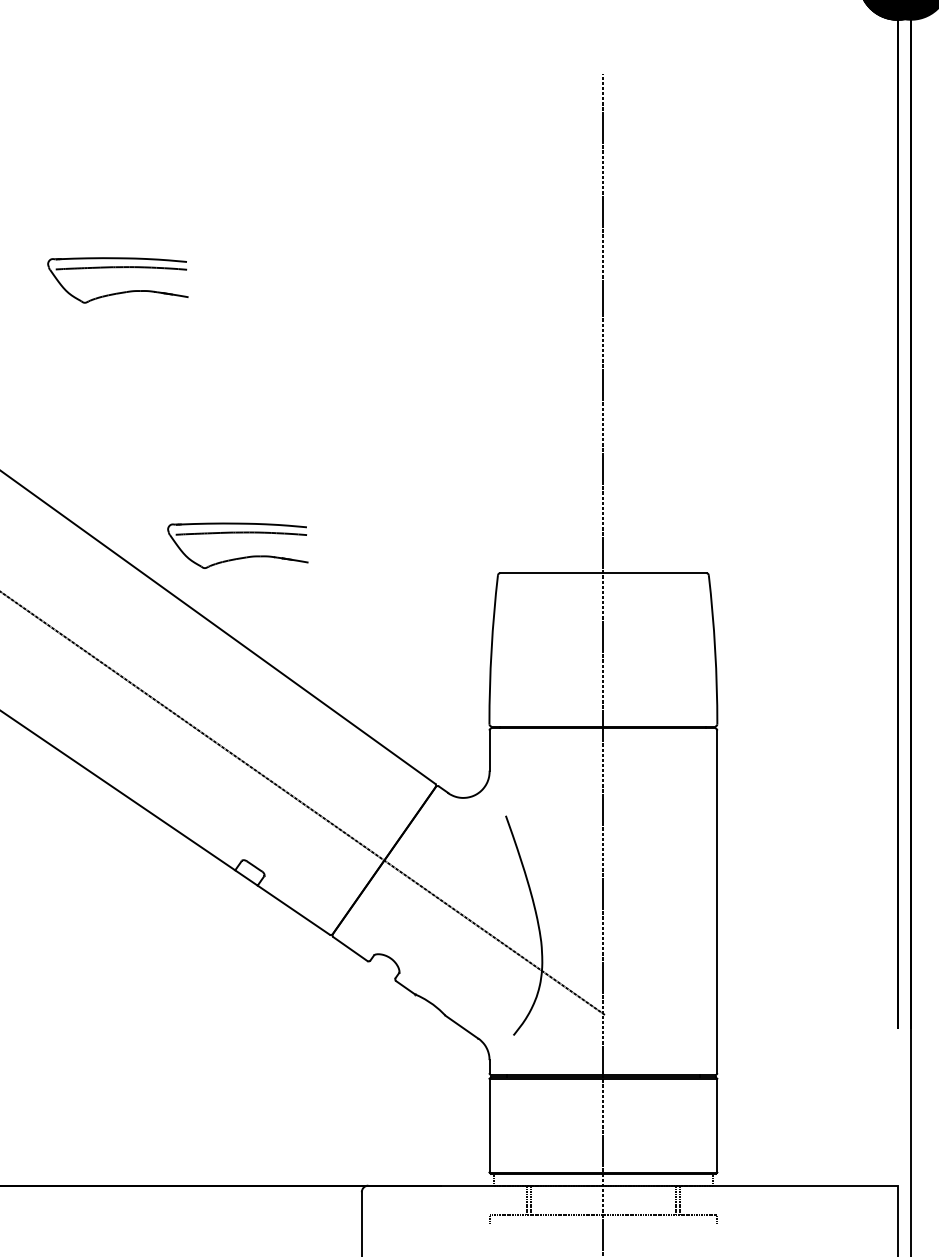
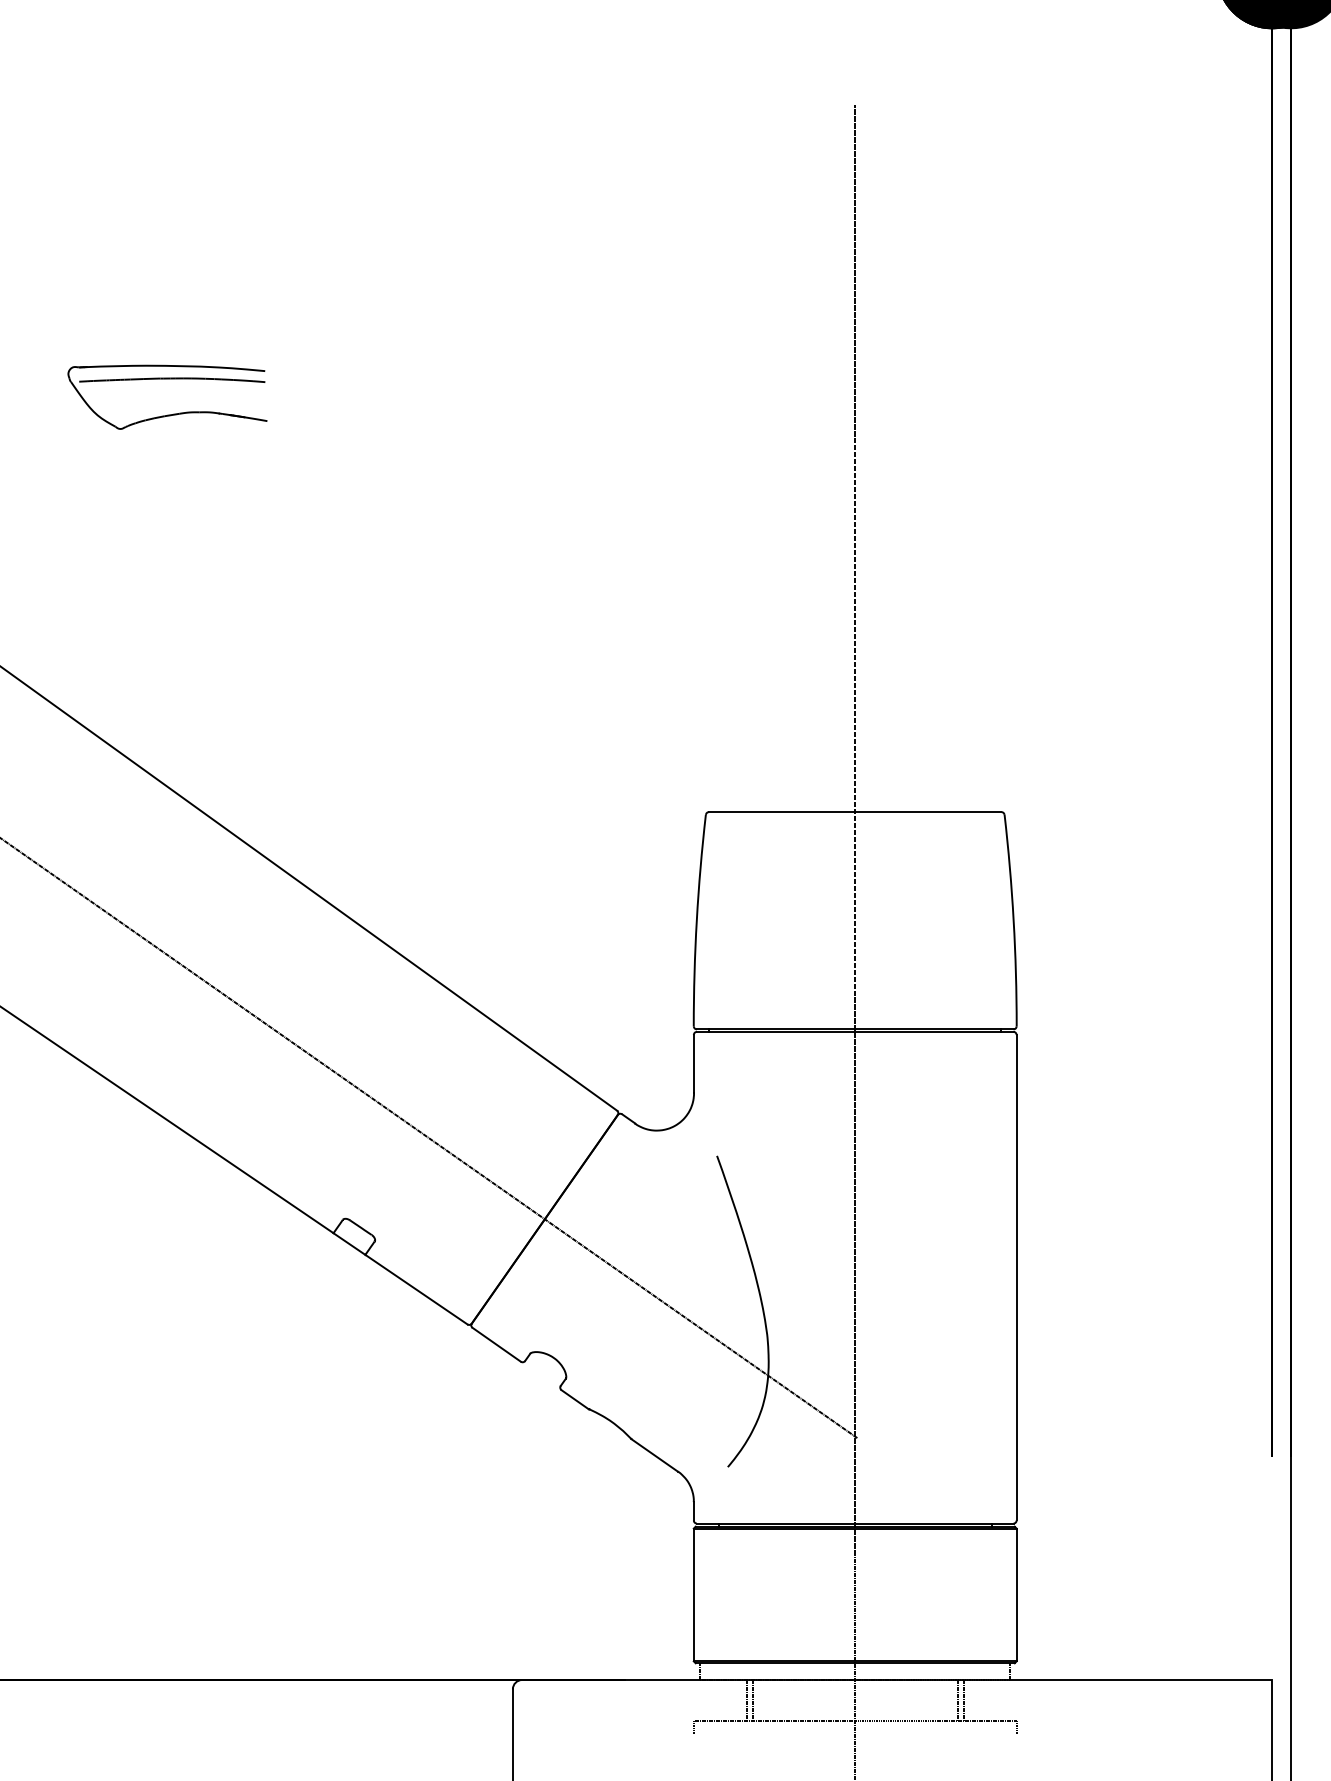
part: (238, 533) -> (337, 755), removed

